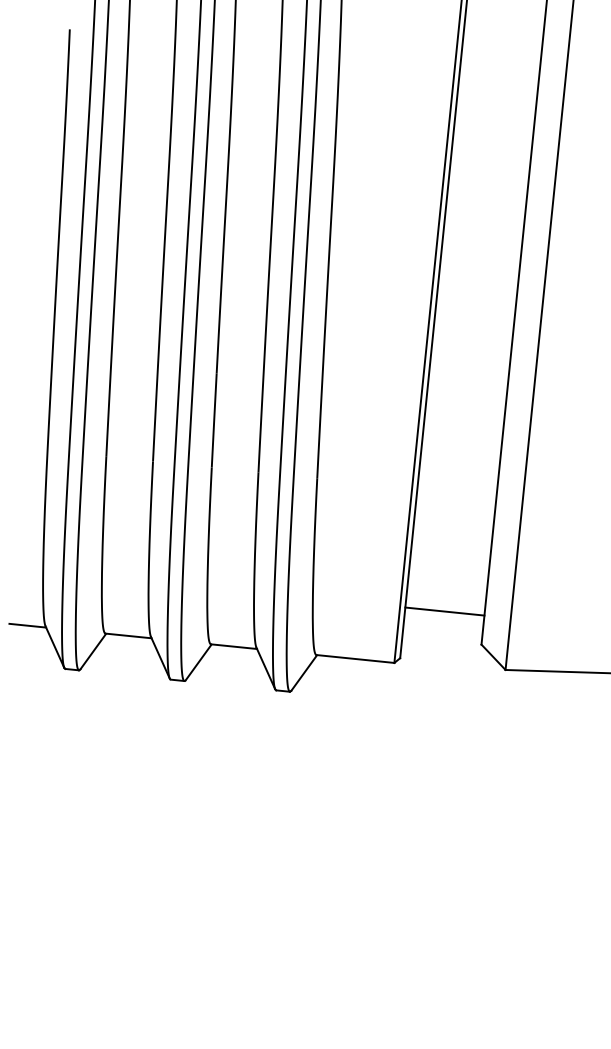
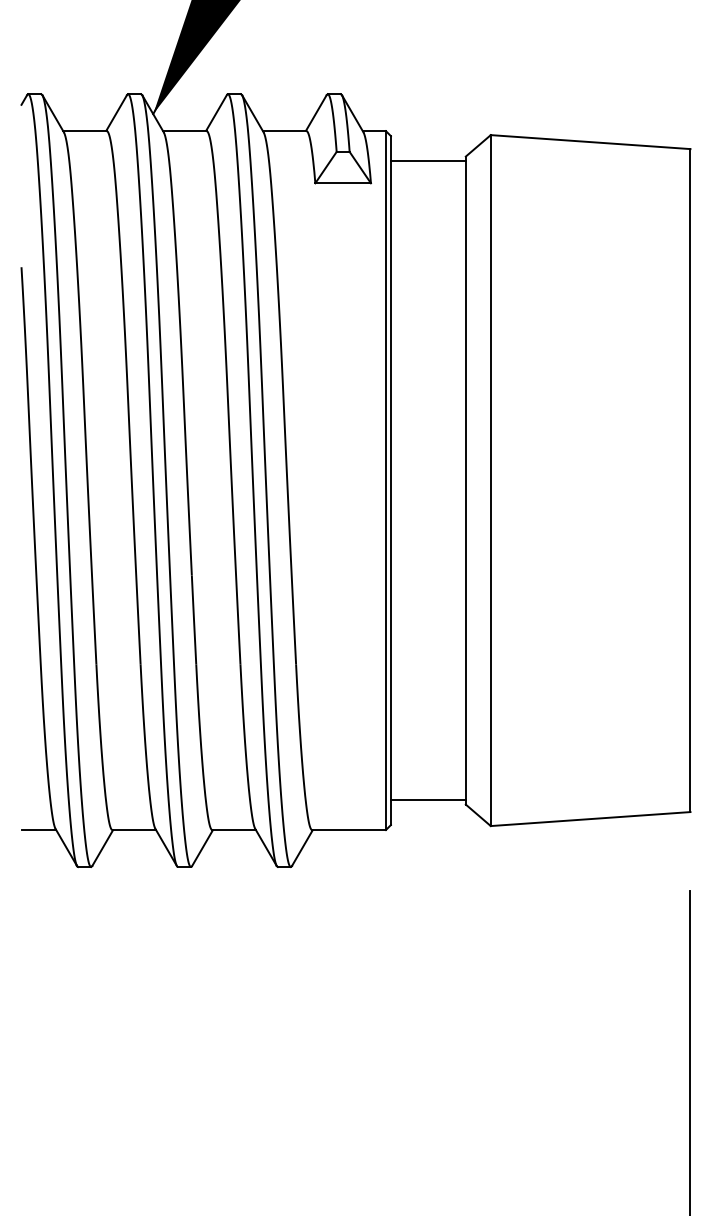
line: (443, 611) -> (427, 800), moved

